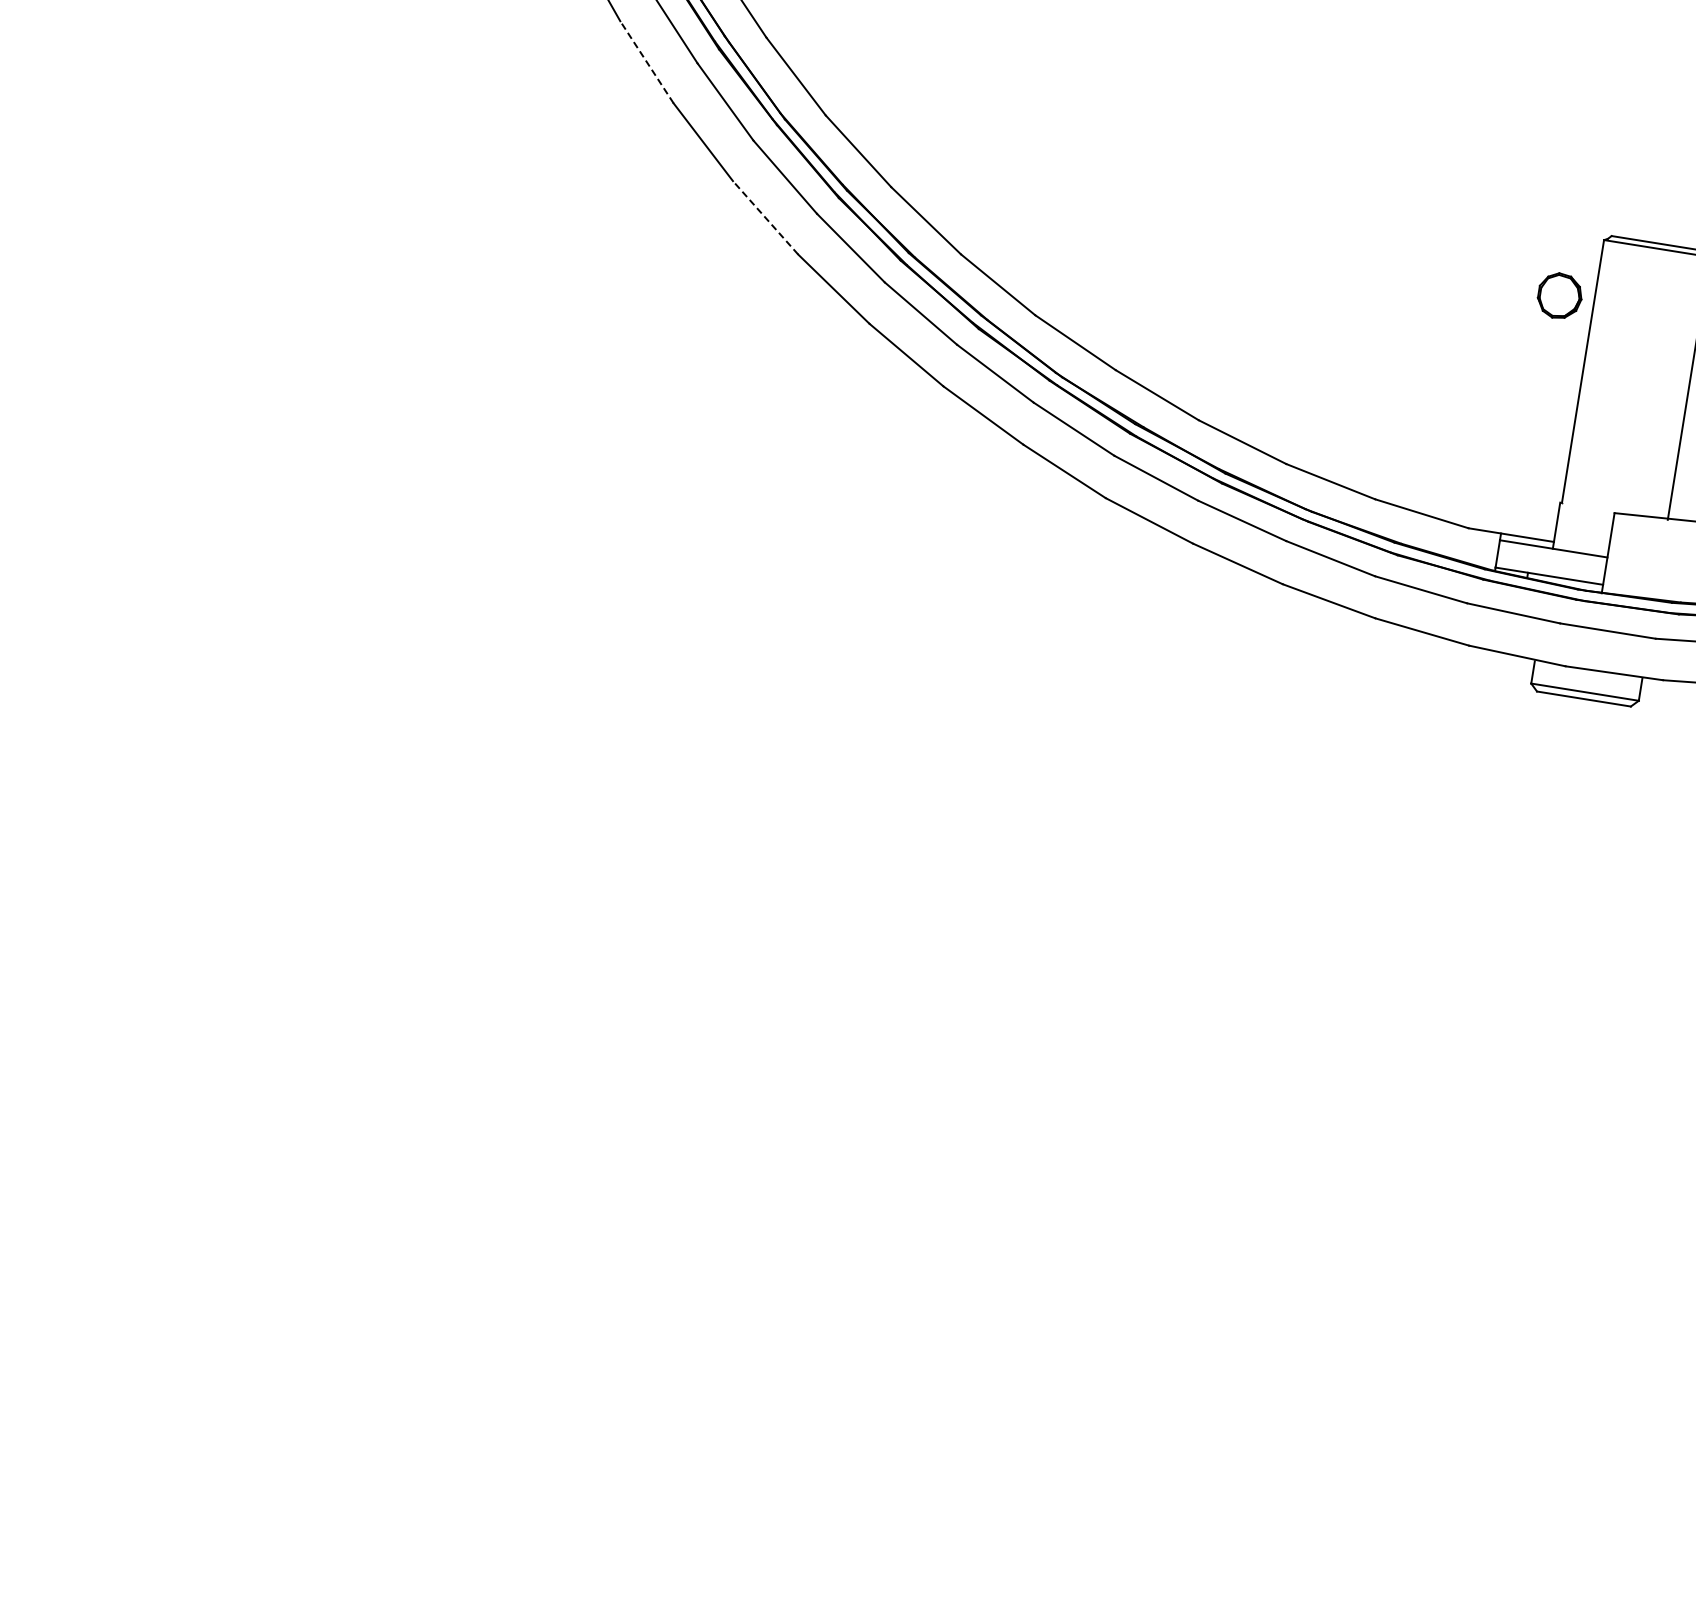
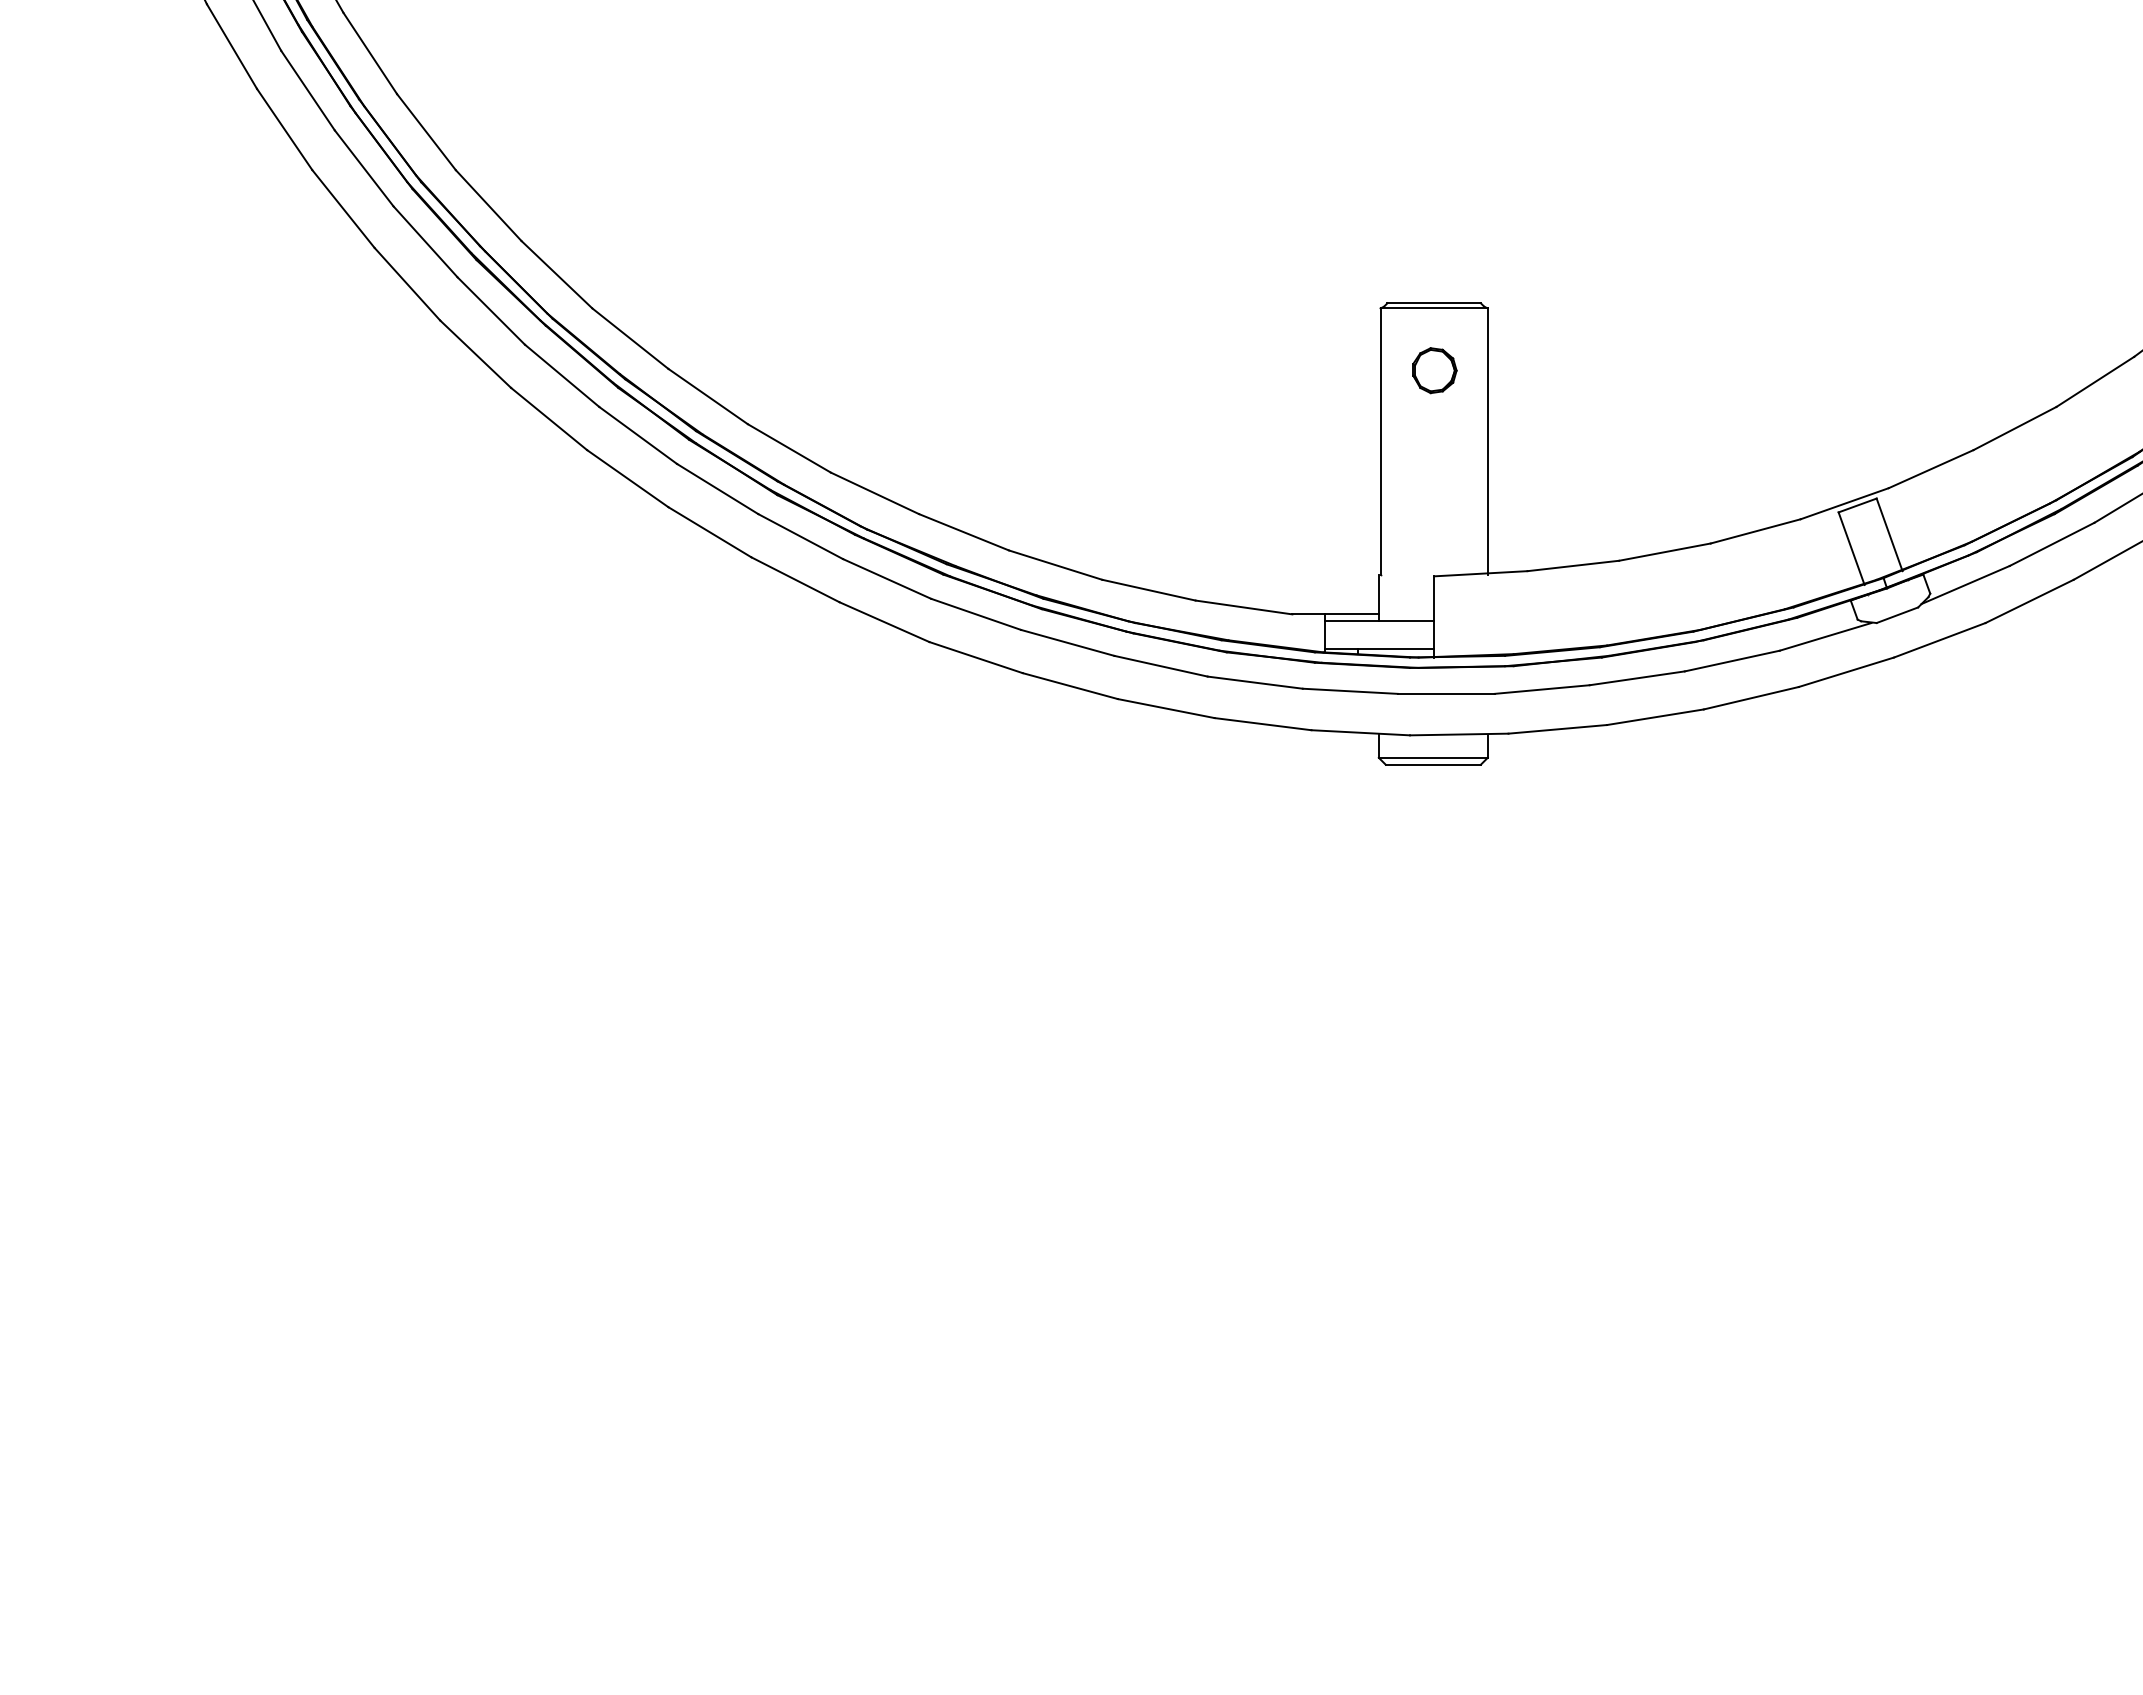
line: (647, 62) -> (407, 284), dashed -> solid
line: (765, 217) -> (548, 418), dashed -> solid
part: (1559, 295) -> (1434, 370), moved

